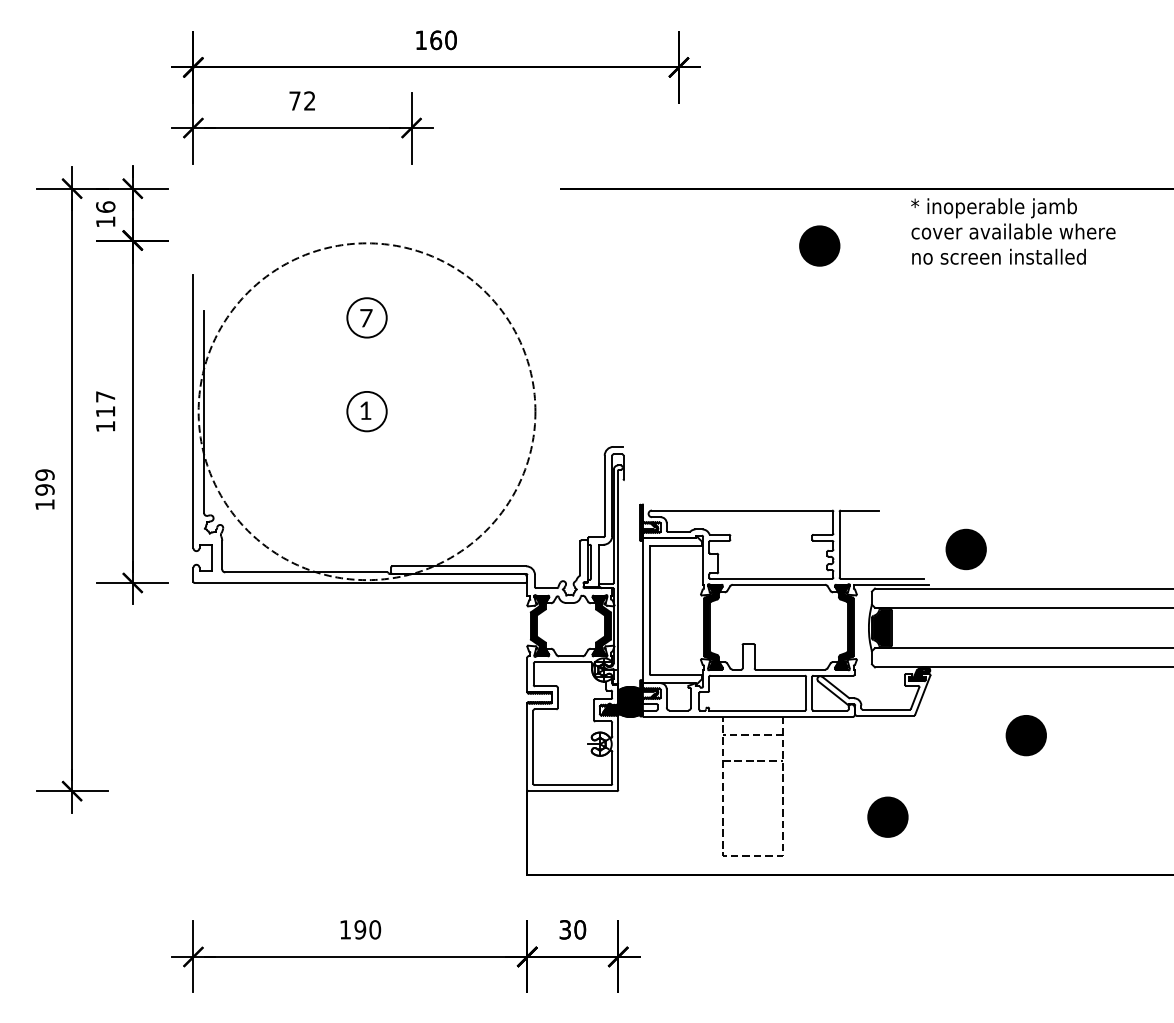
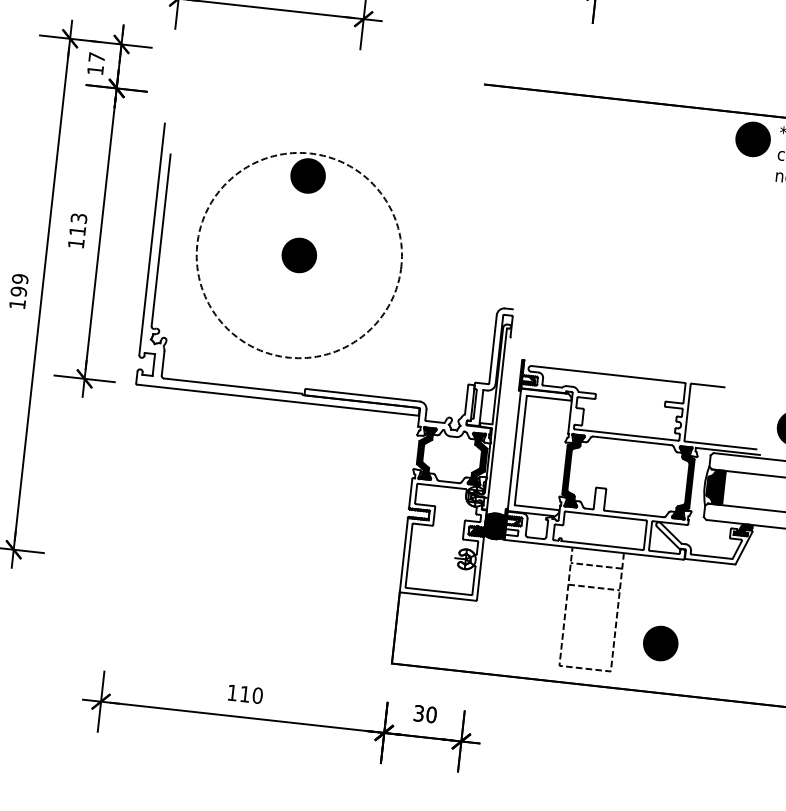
text: (105, 206) -> (96, 57), 16 -> 17
part: (819, 245) -> (752, 138), moved
fill: (366, 317) -> (307, 175), added
text: (105, 396) -> (78, 218), 117 -> 113
circle: (366, 411) -> (298, 255), size x0.71
fill: (366, 411) -> (298, 255), added
part: (887, 816) -> (660, 642), moved
text: (360, 929) -> (245, 694), 190 -> 110

